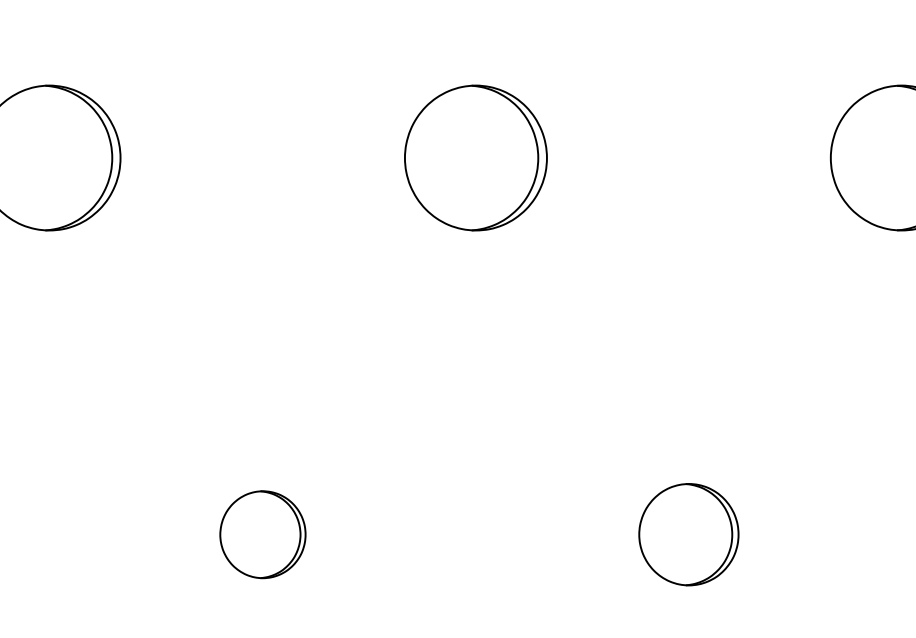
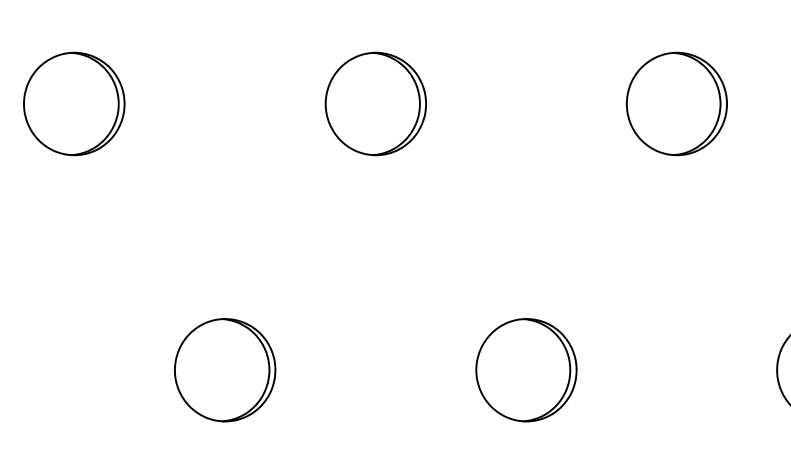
part: (263, 534) -> (225, 370), size x1.67
part: (688, 534) -> (526, 370), size x1.43

